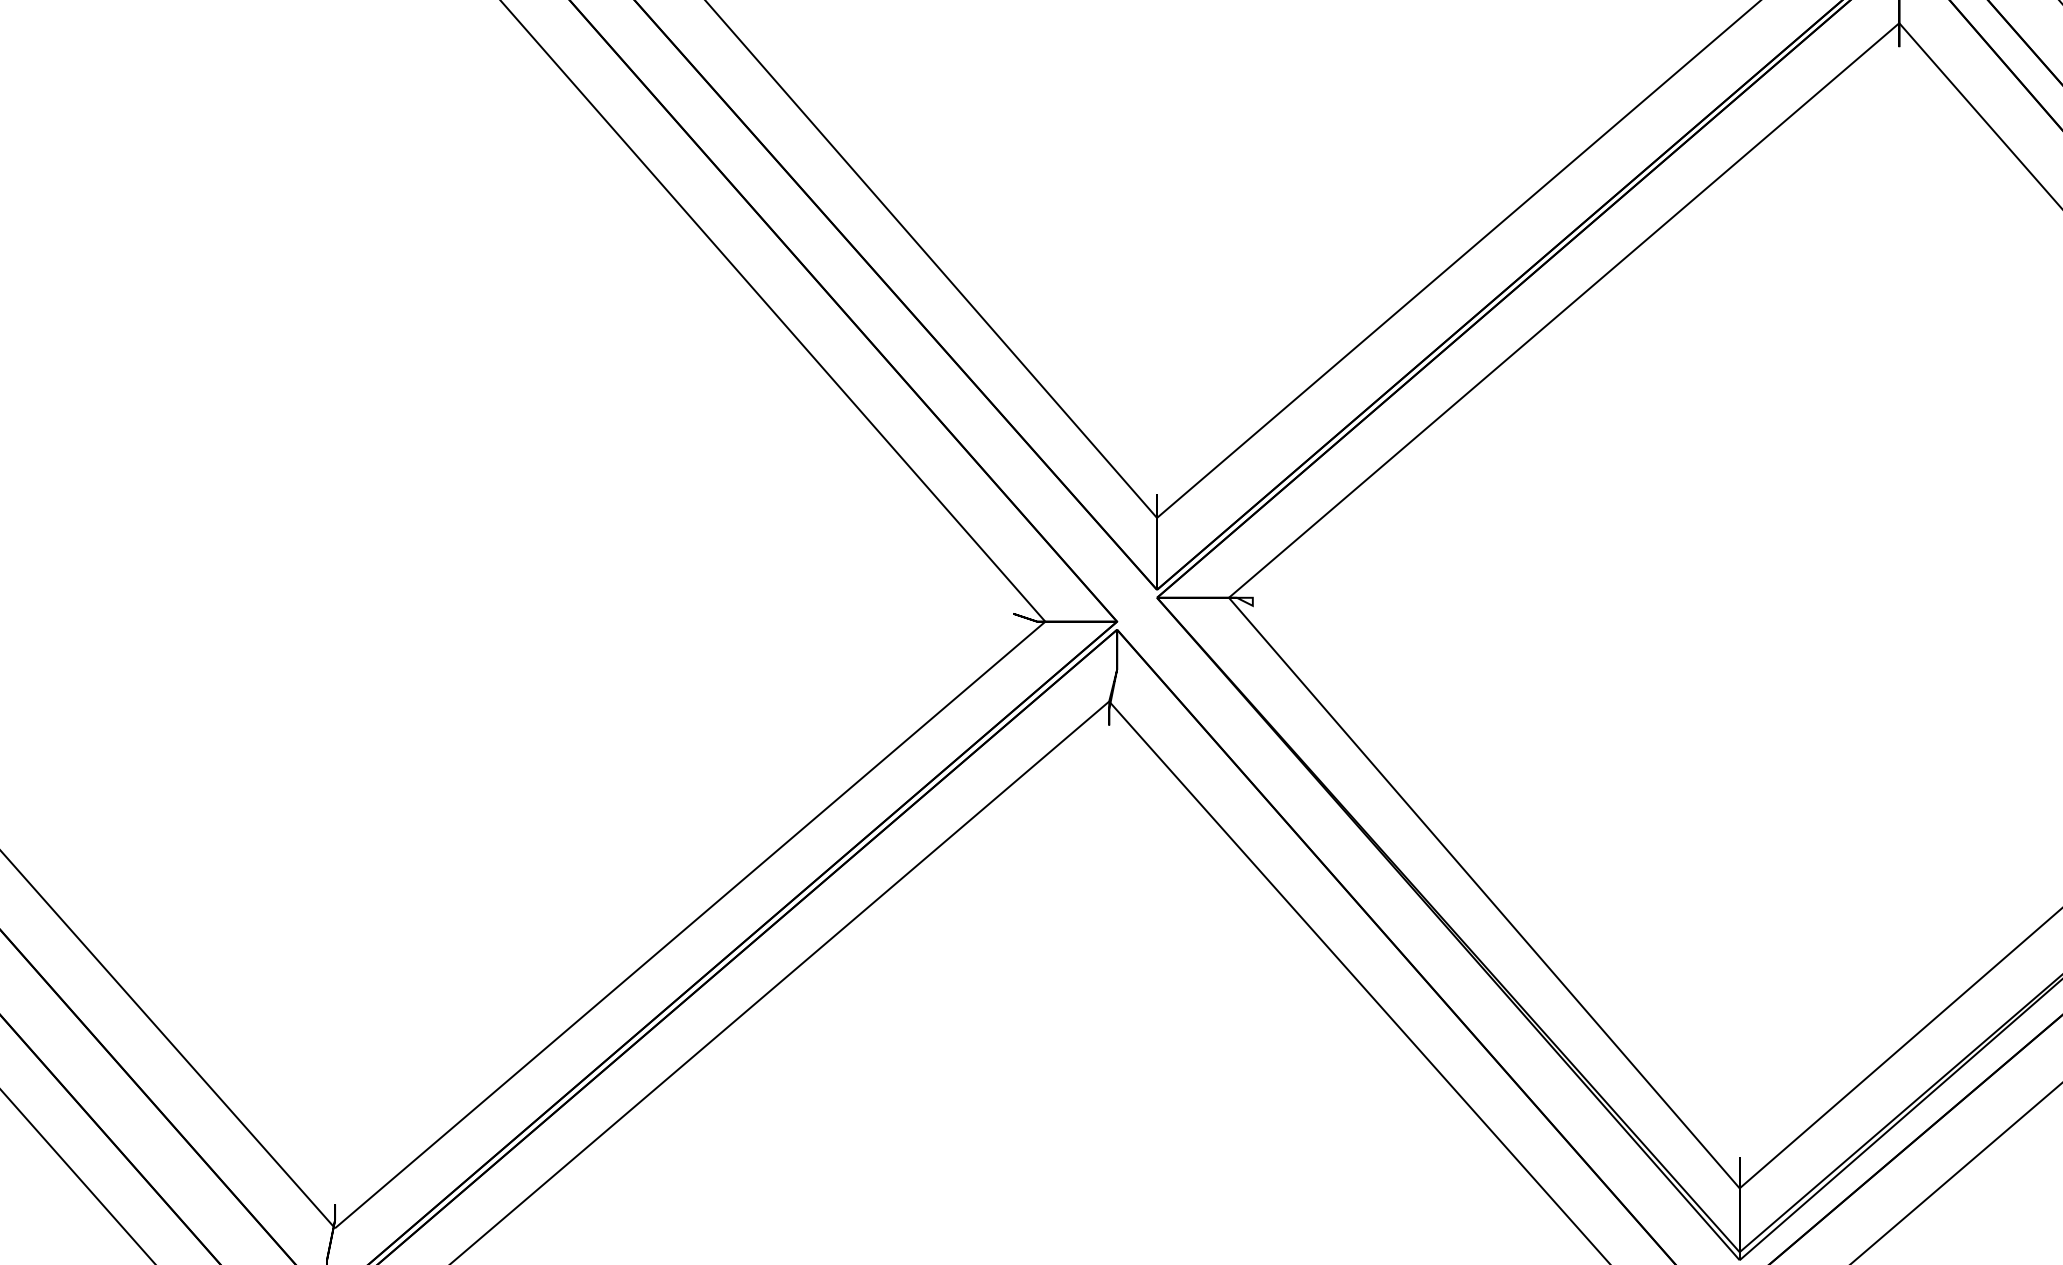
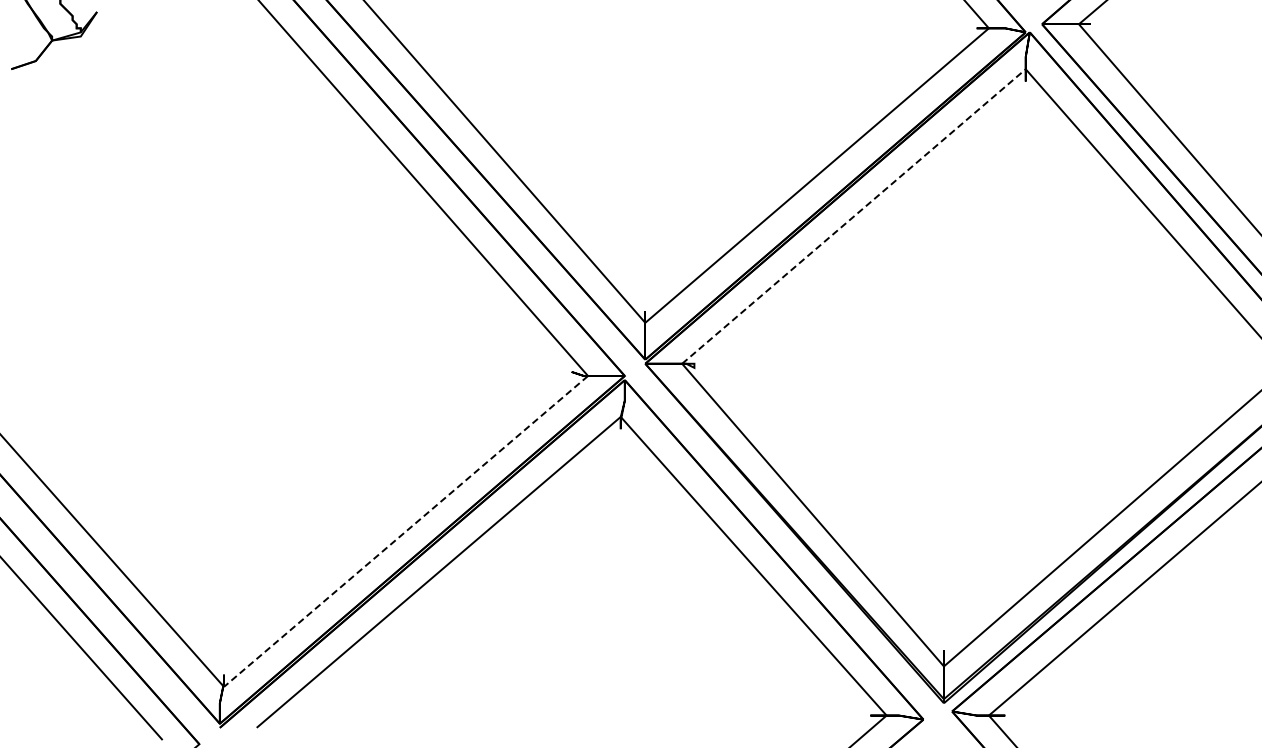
line: (1565, 310) -> (854, 216), solid -> dashed
line: (689, 925) -> (405, 531), solid -> dashed

